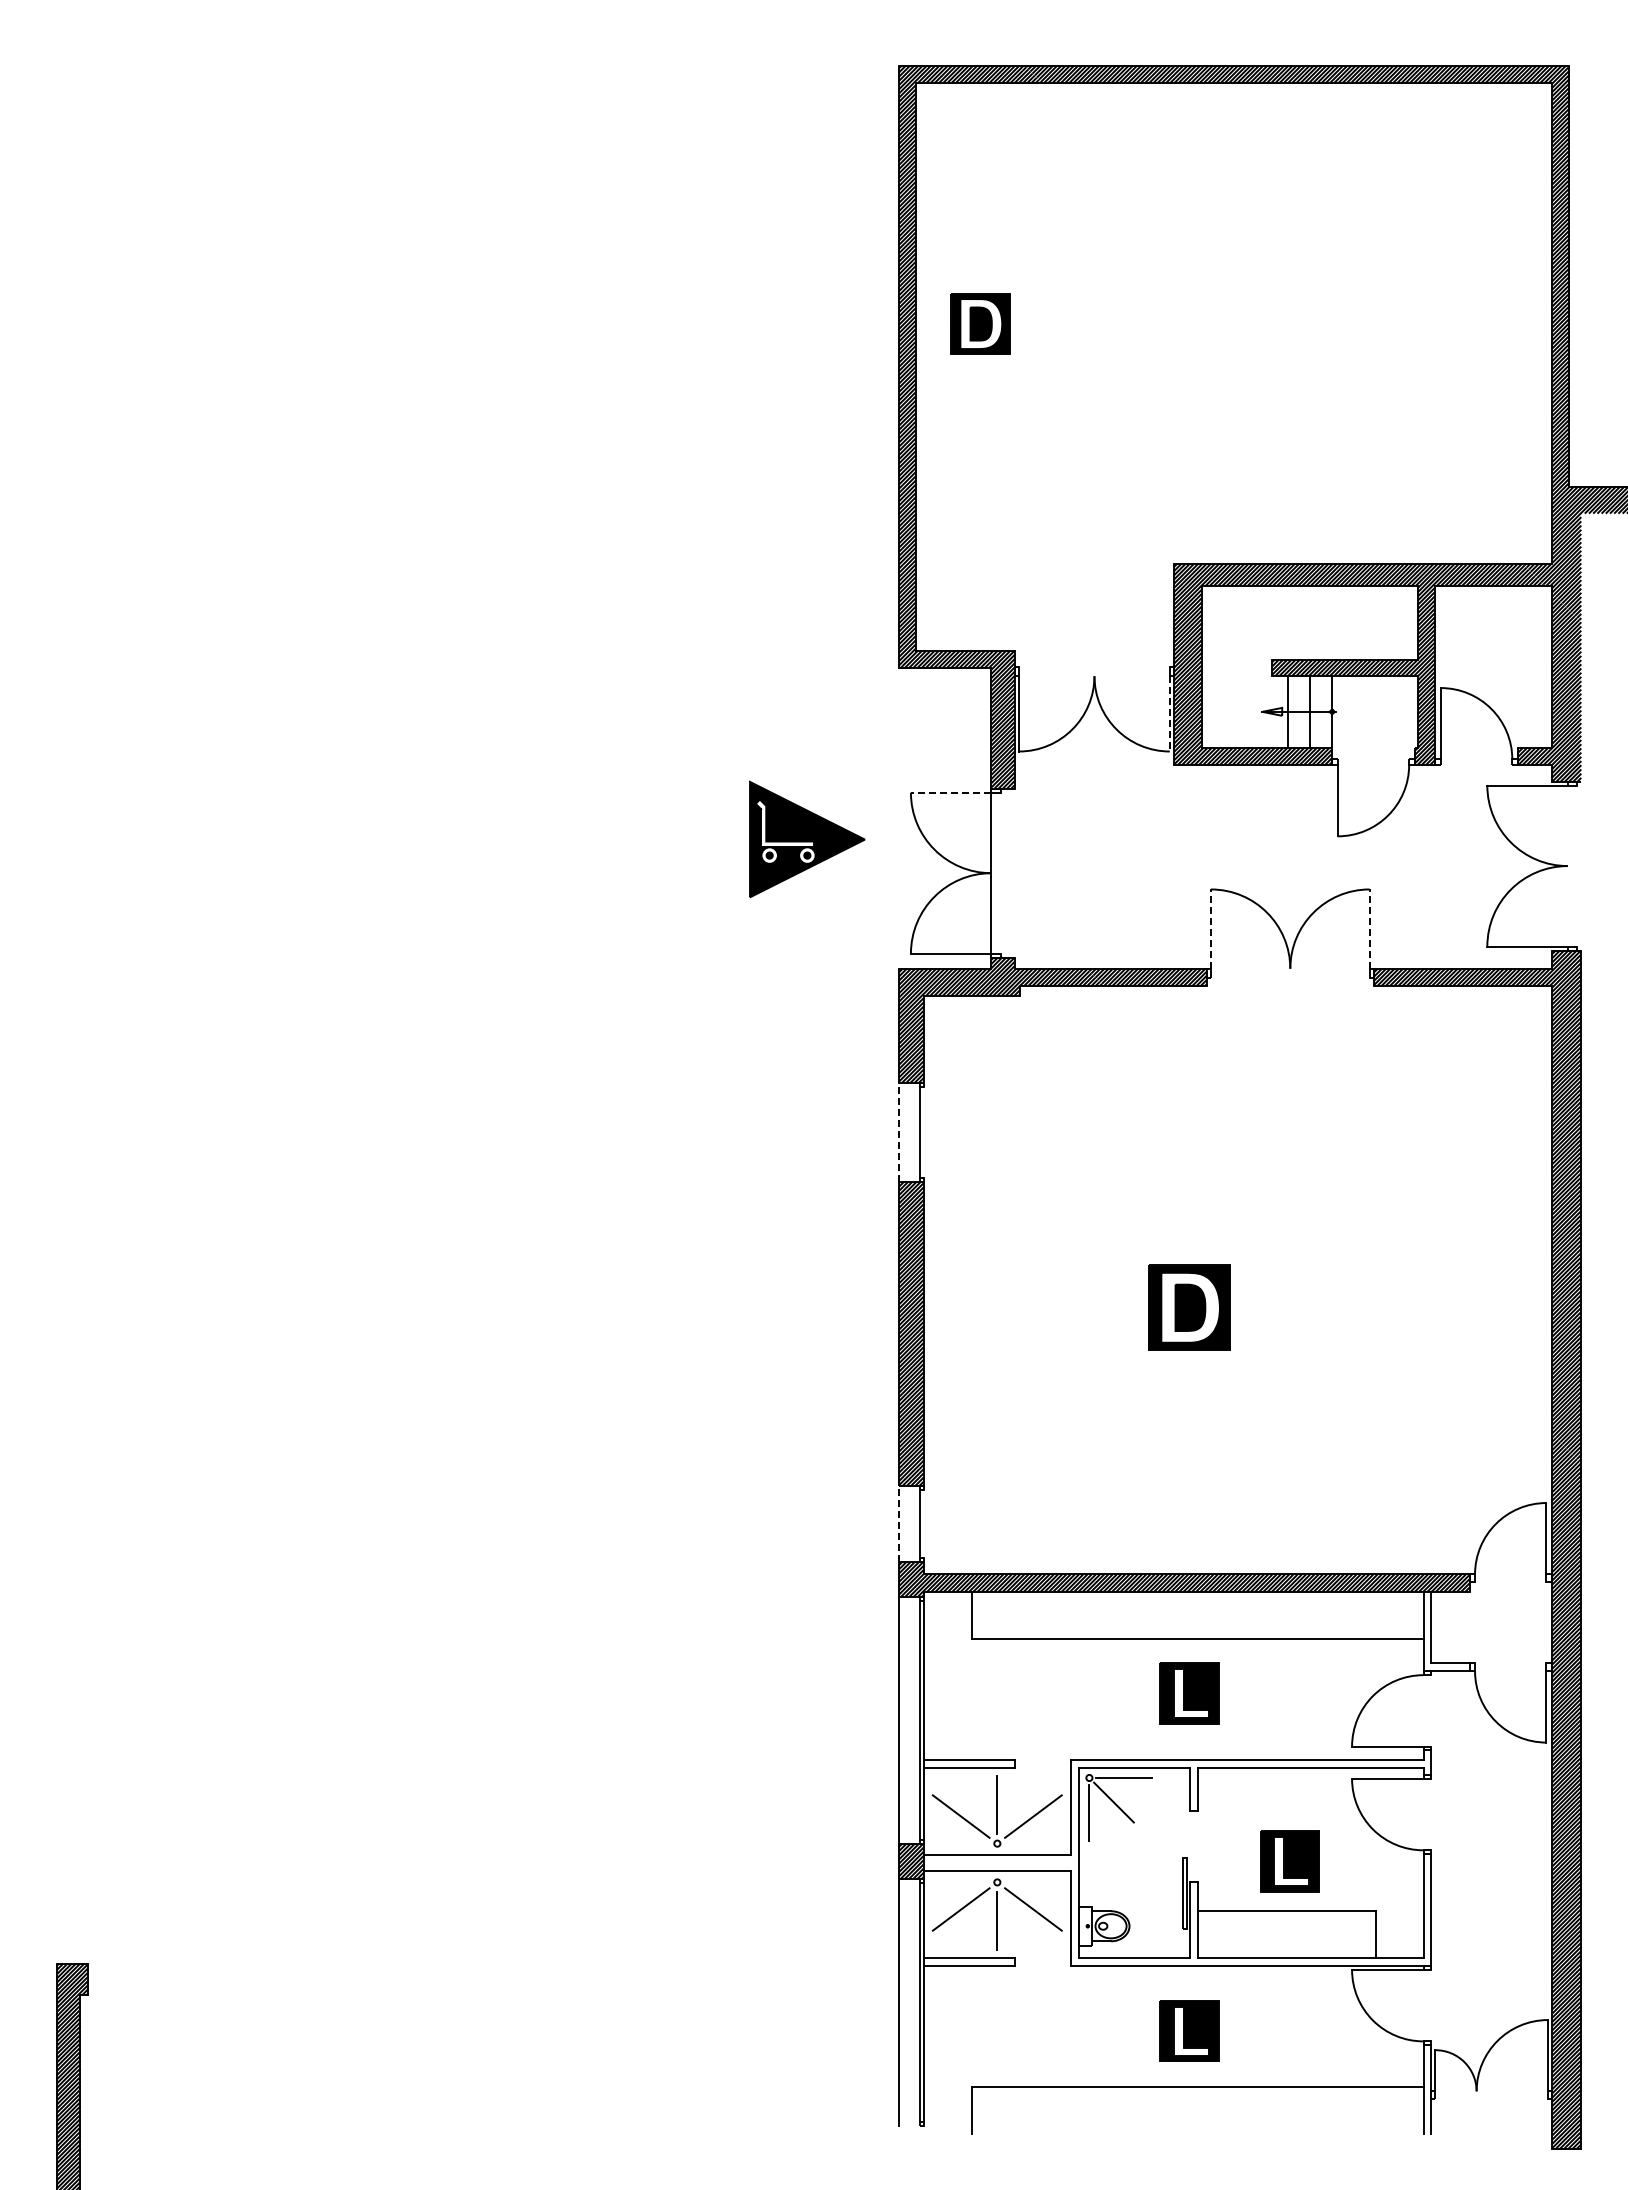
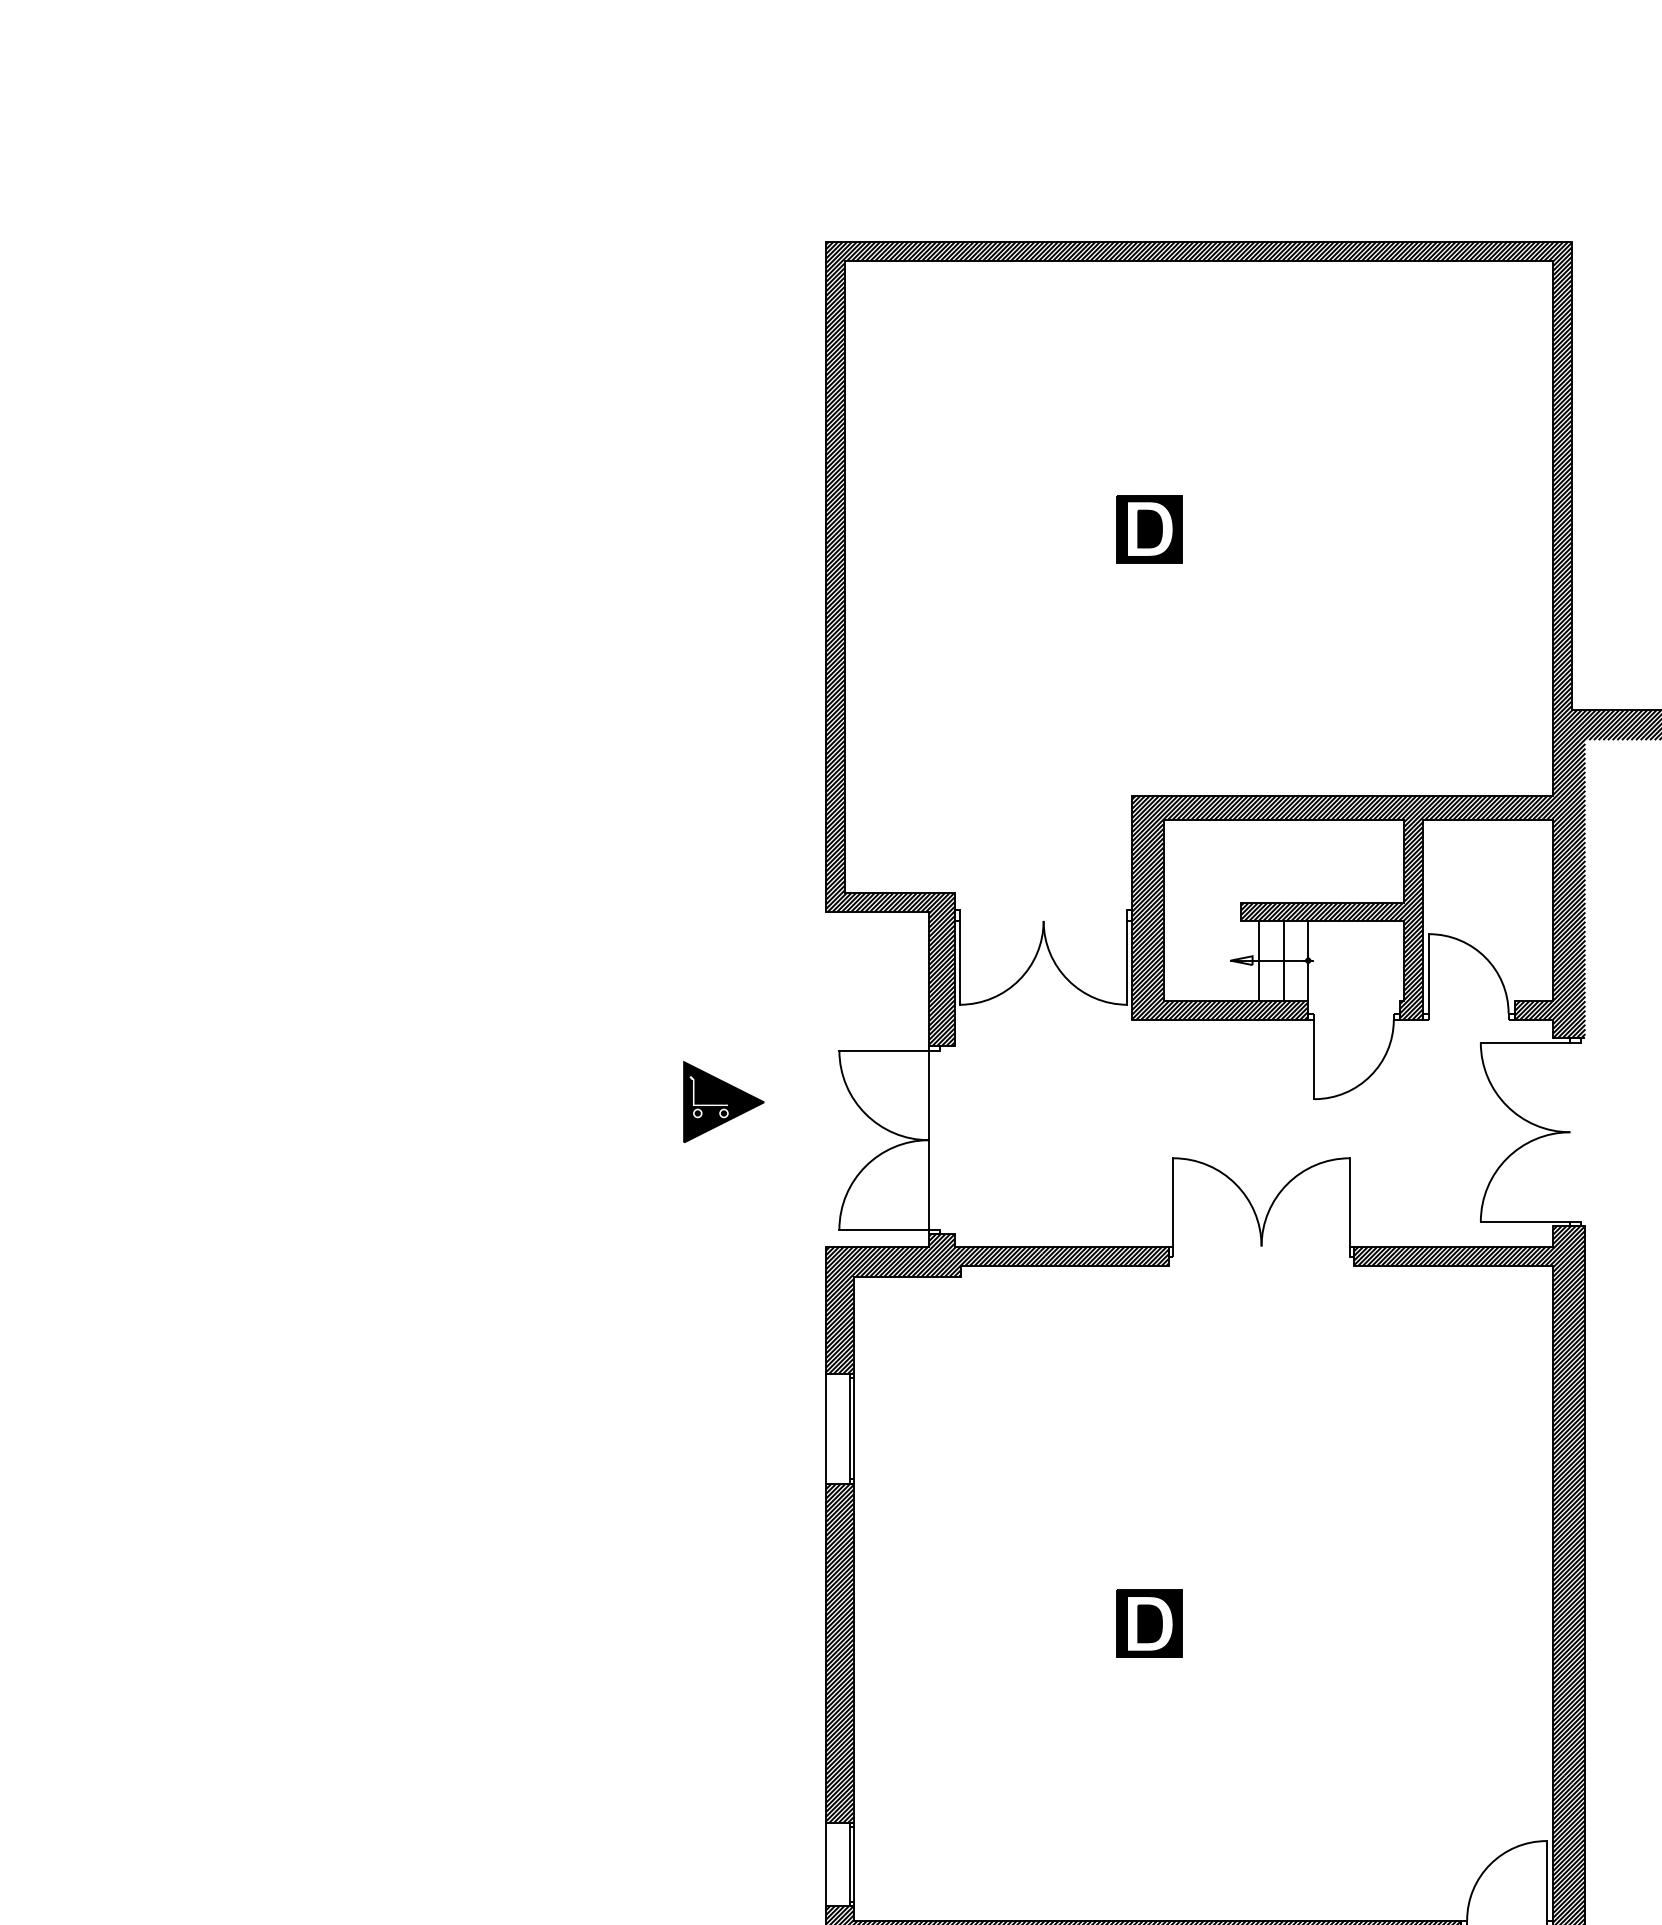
part: (980, 323) -> (1149, 528), moved
line: (1169, 713) -> (1127, 962), dashed -> solid
line: (950, 792) -> (883, 1050), dashed -> solid
part: (806, 838) -> (723, 1101), size x0.62
line: (1211, 929) -> (1173, 1202), dashed -> solid
line: (1369, 929) -> (1349, 1202), dashed -> solid
line: (898, 1132) -> (825, 1428), dashed -> solid
line: (924, 1132) -> (854, 1428), added
part: (1189, 1307) -> (1149, 1623), size x0.71
line: (924, 1523) -> (854, 1863), added
line: (898, 1524) -> (825, 1864), dashed -> solid

